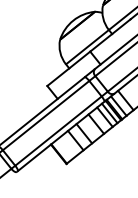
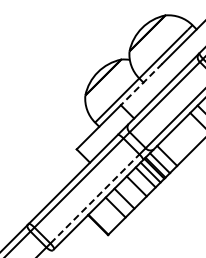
line: (110, 35) -> (141, 84), solid -> dashed
line: (58, 130) -> (94, 198), solid -> dashed

